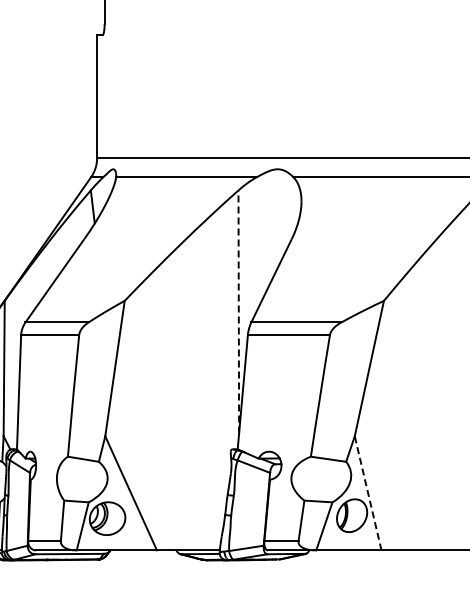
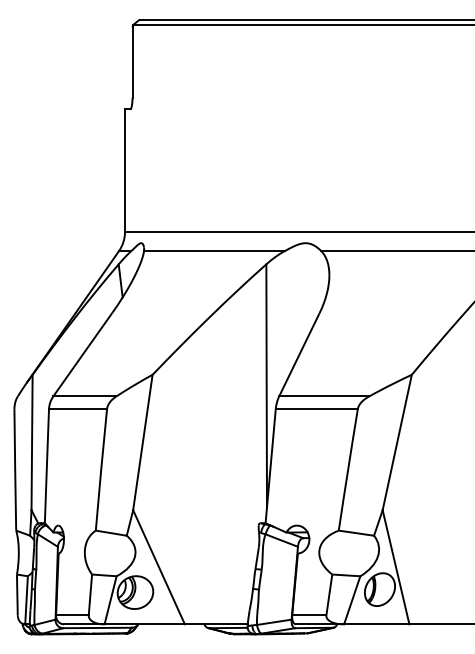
line: (238, 311) -> (266, 385), dashed -> solid
line: (368, 493) -> (396, 567), dashed -> solid

